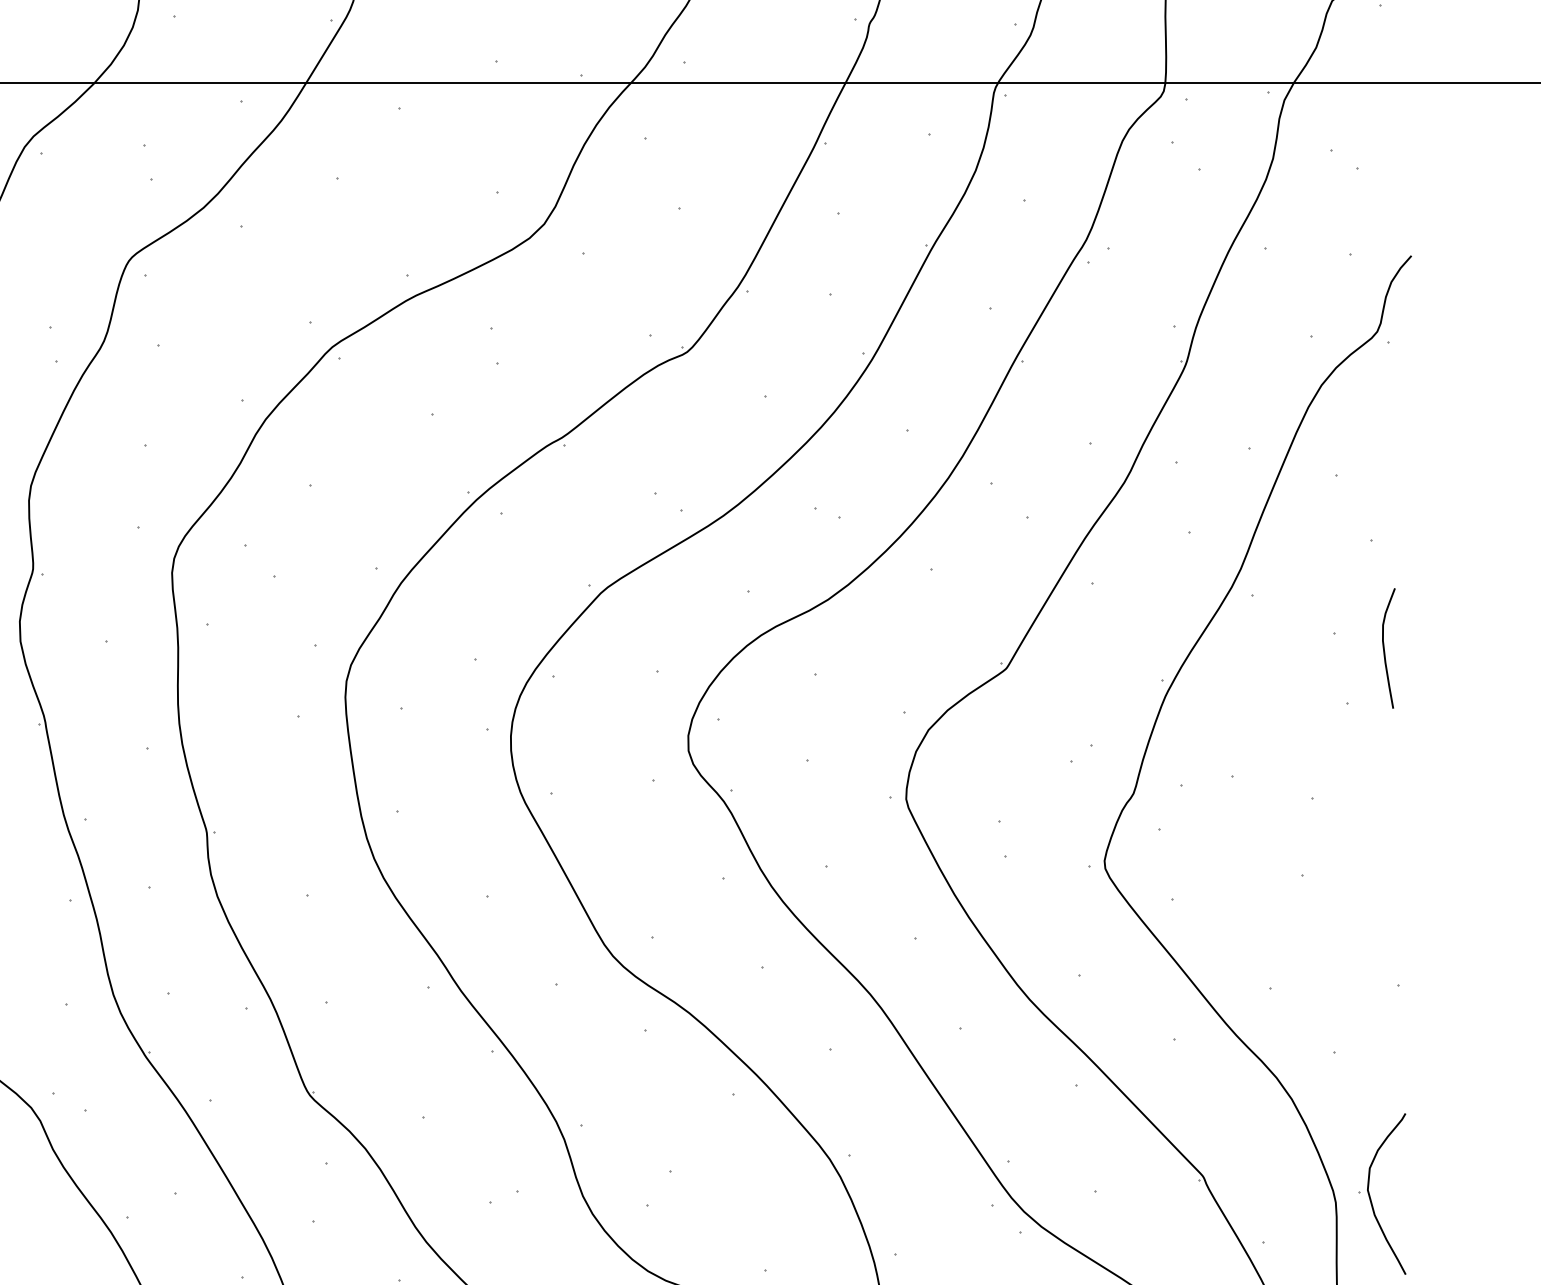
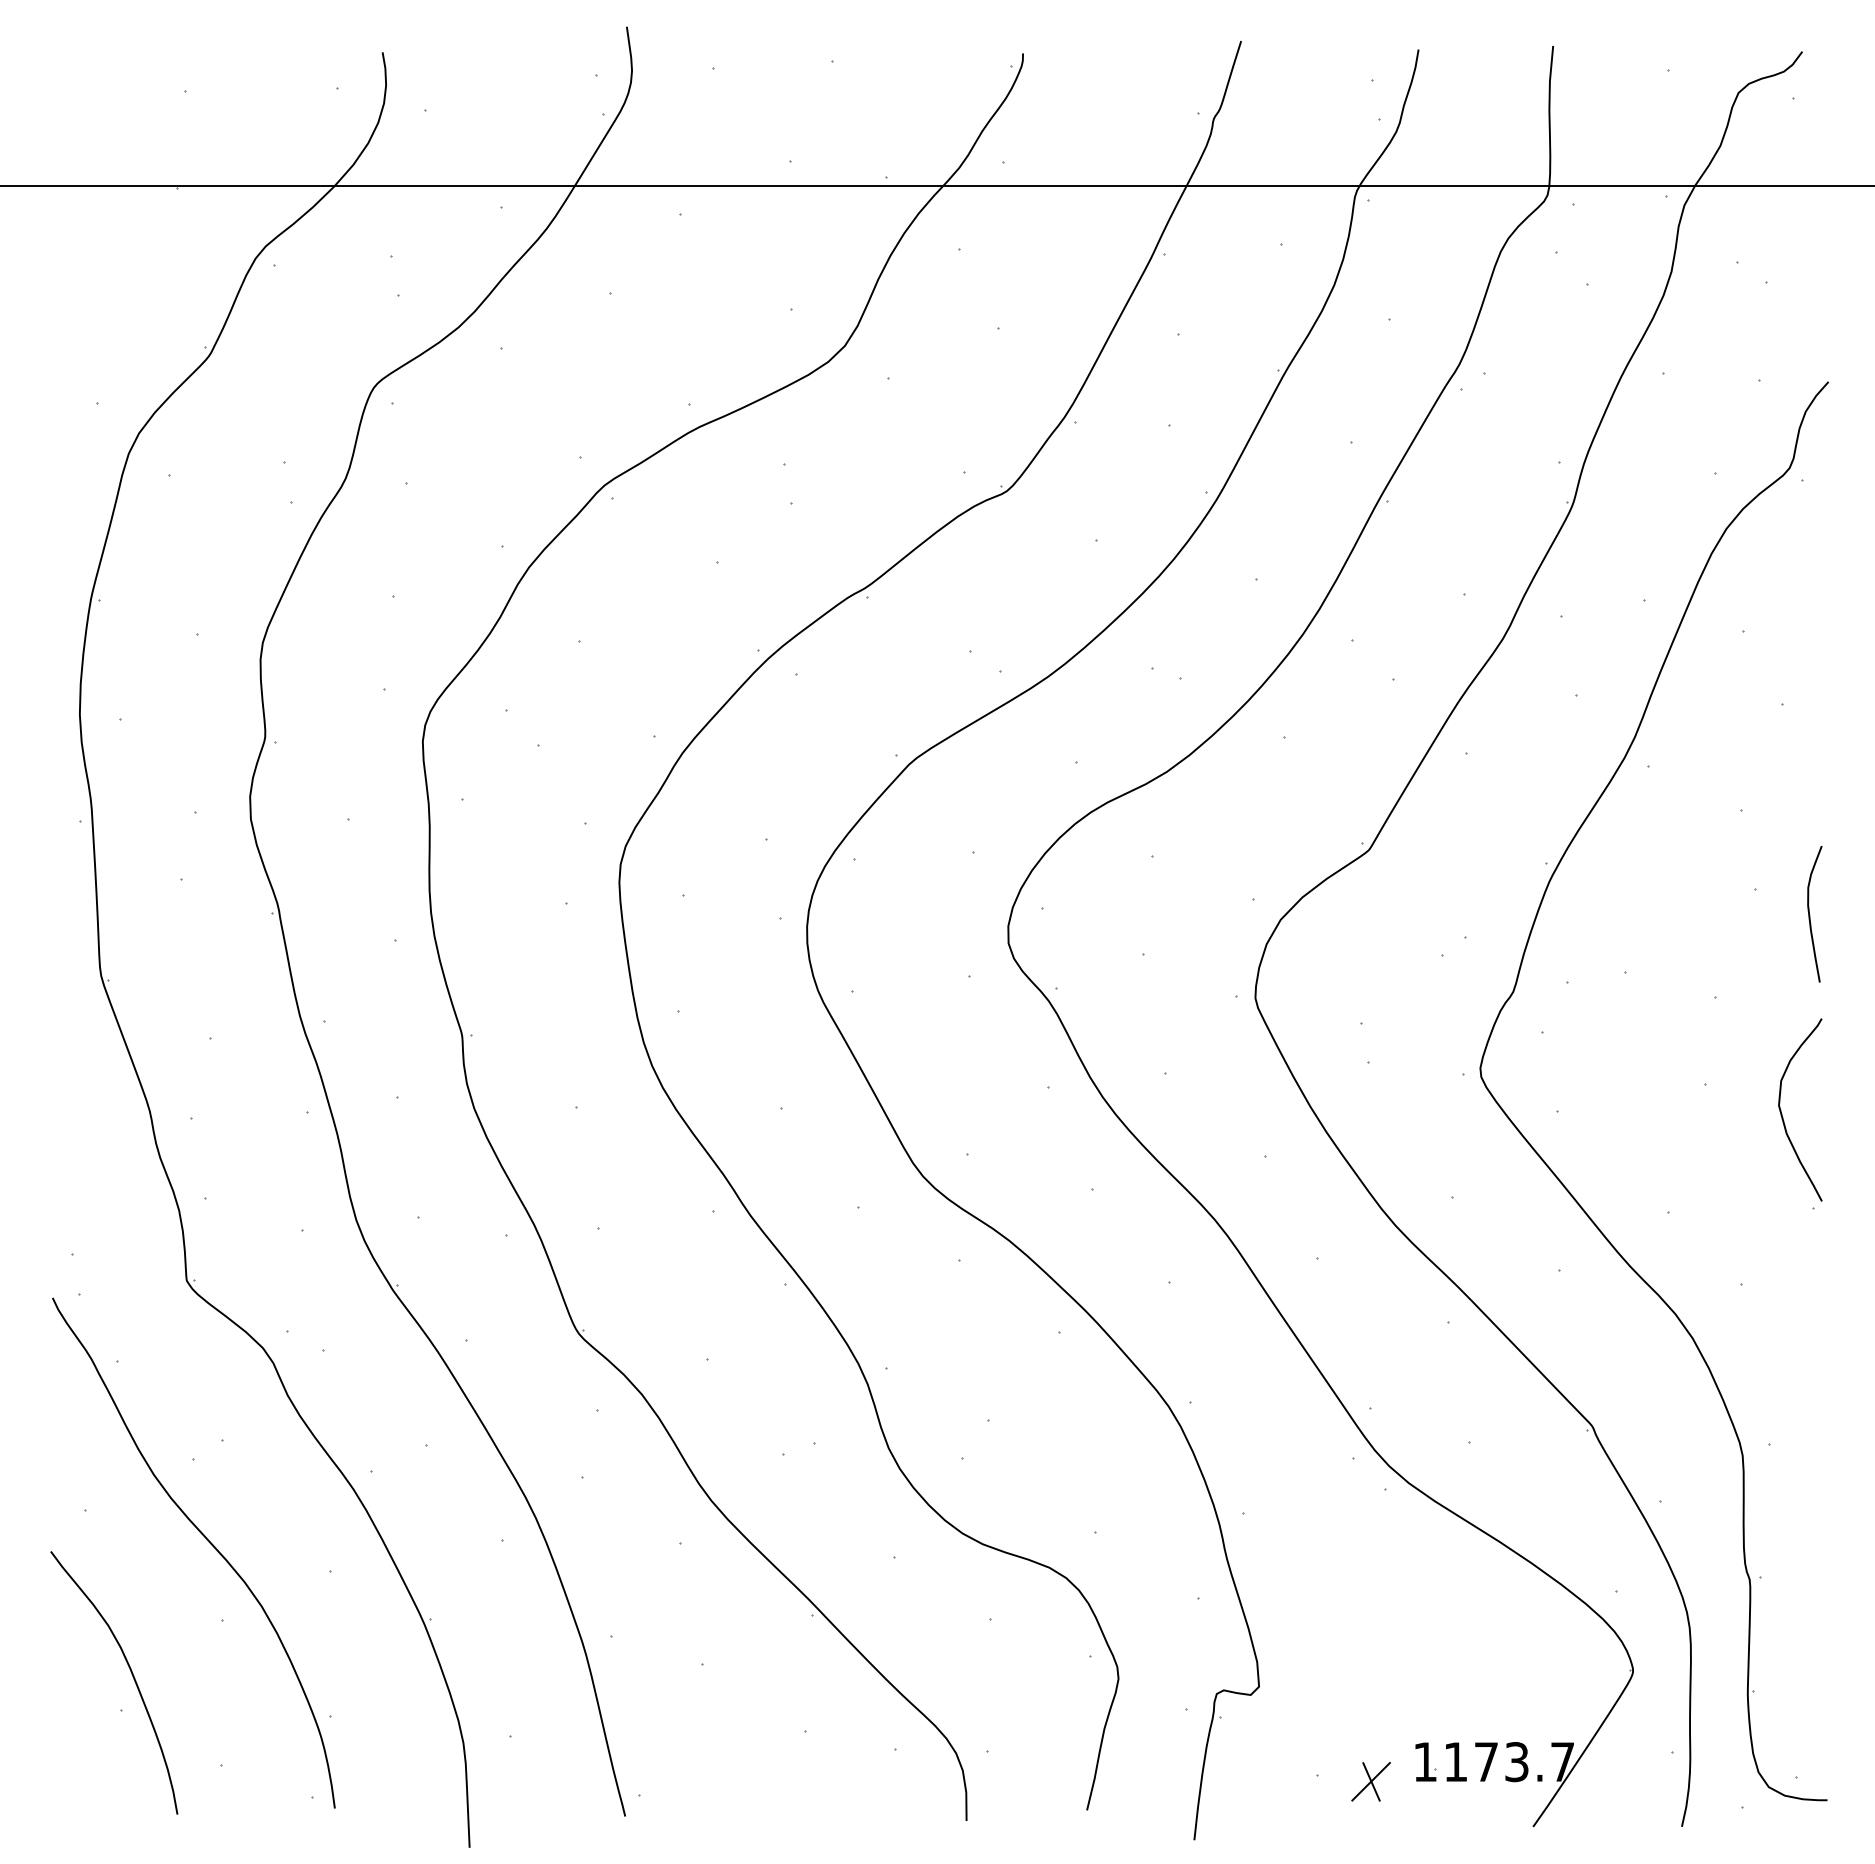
curve: (1385, 648) -> (1810, 914), moved
curve: (1370, 1197) -> (1782, 1113), moved

